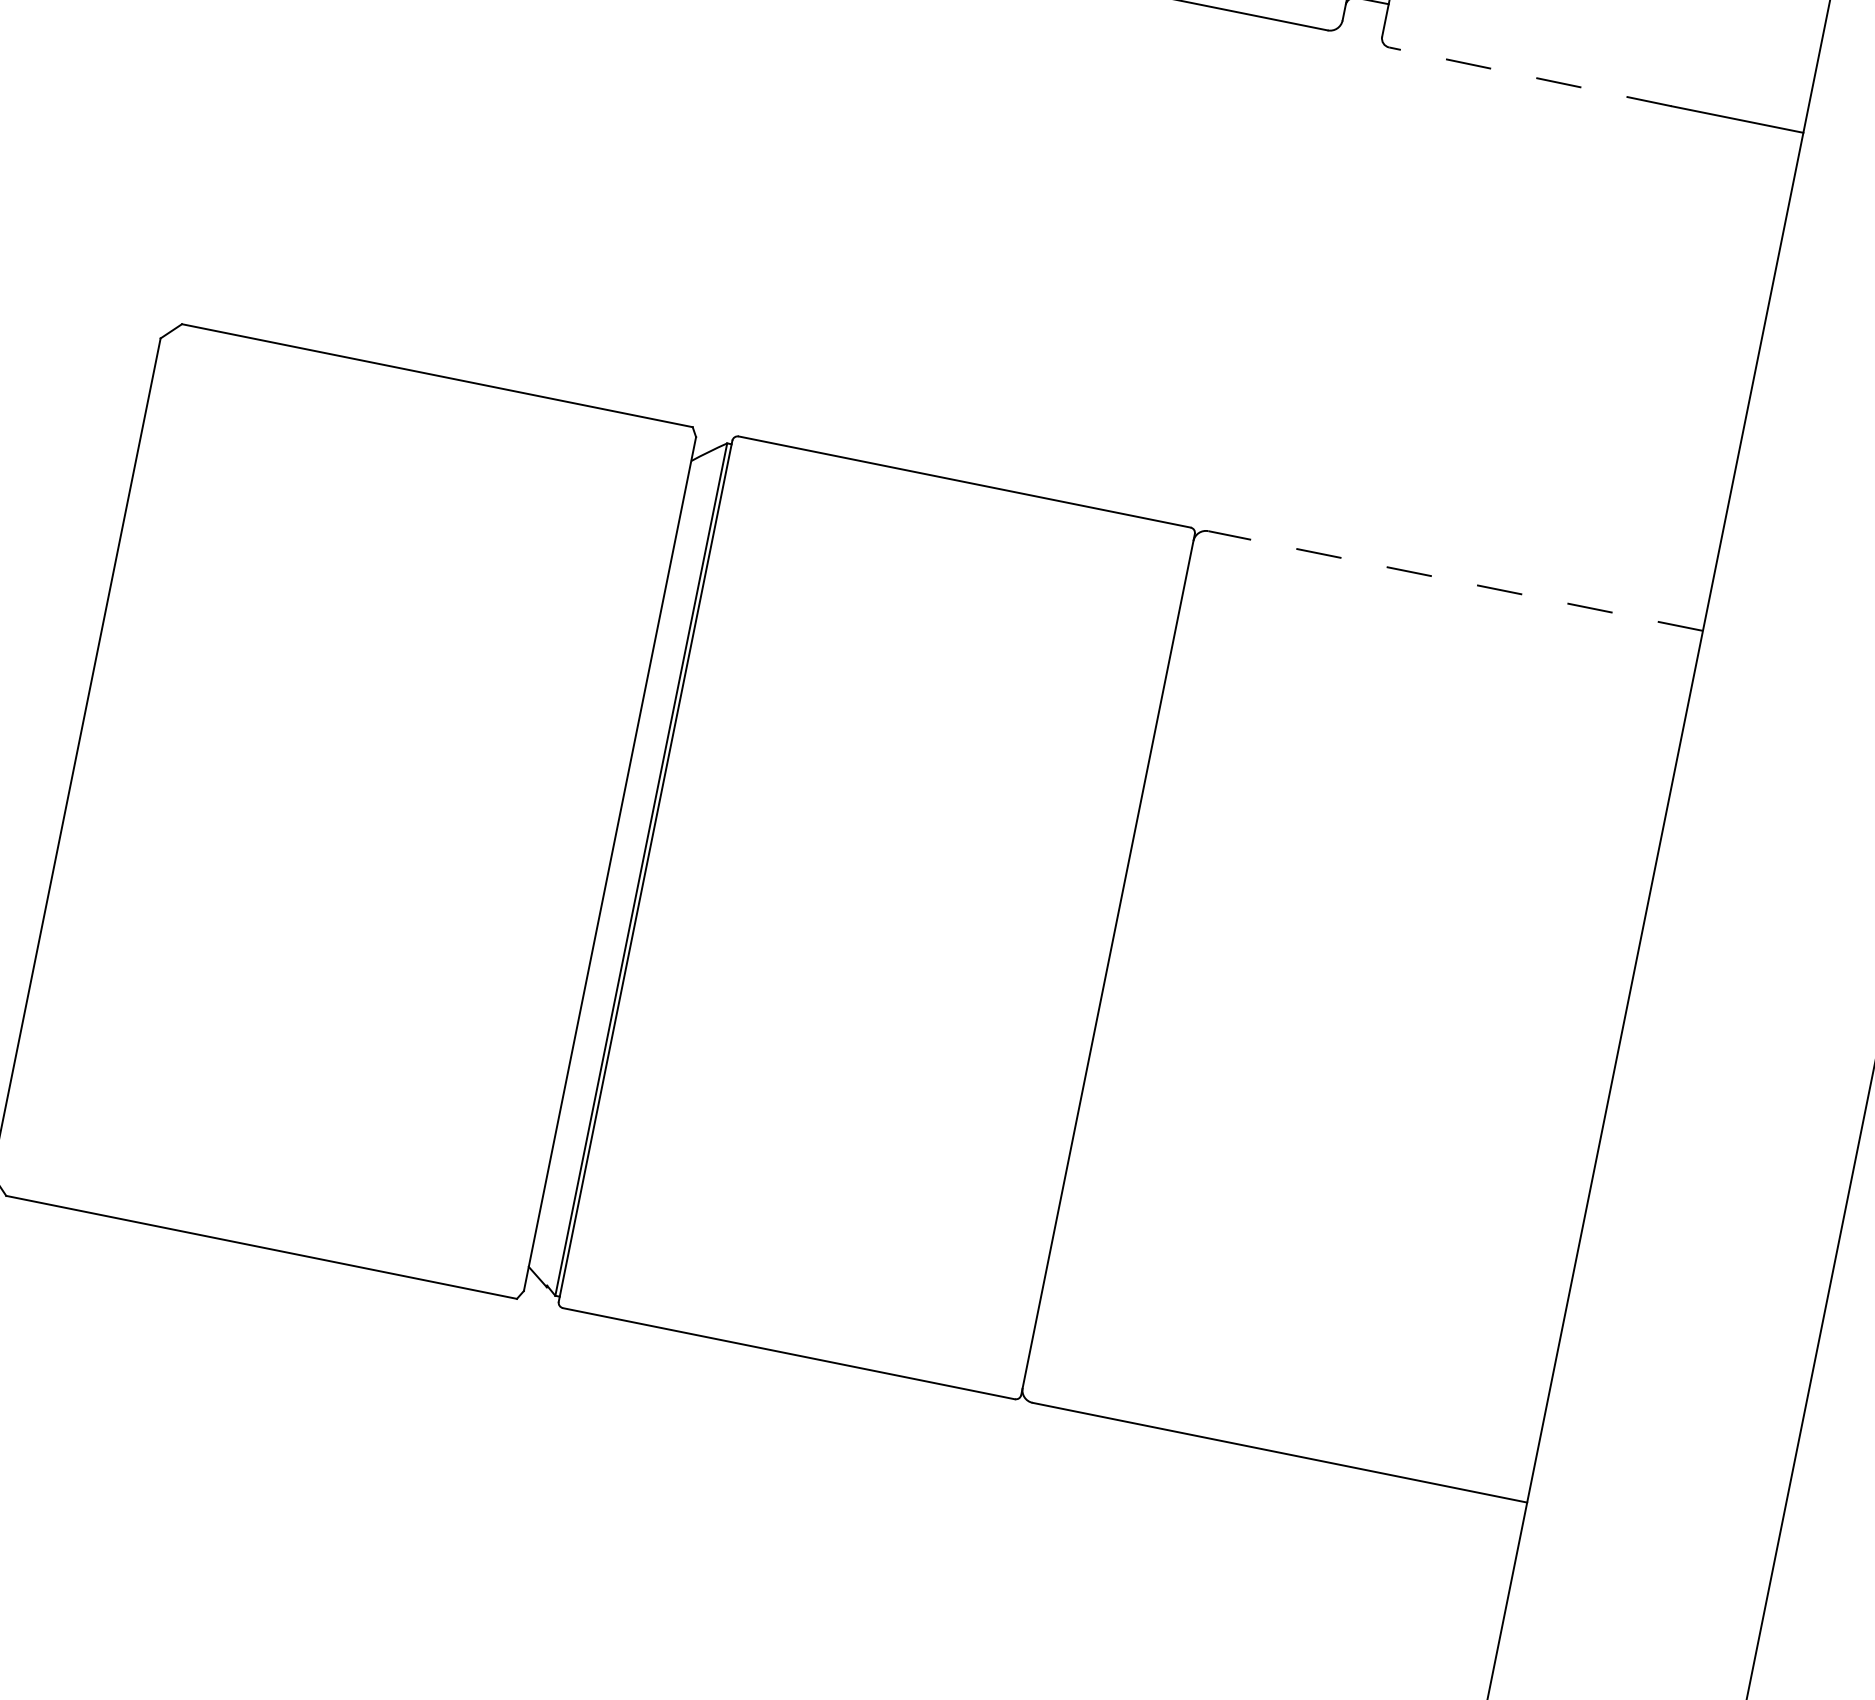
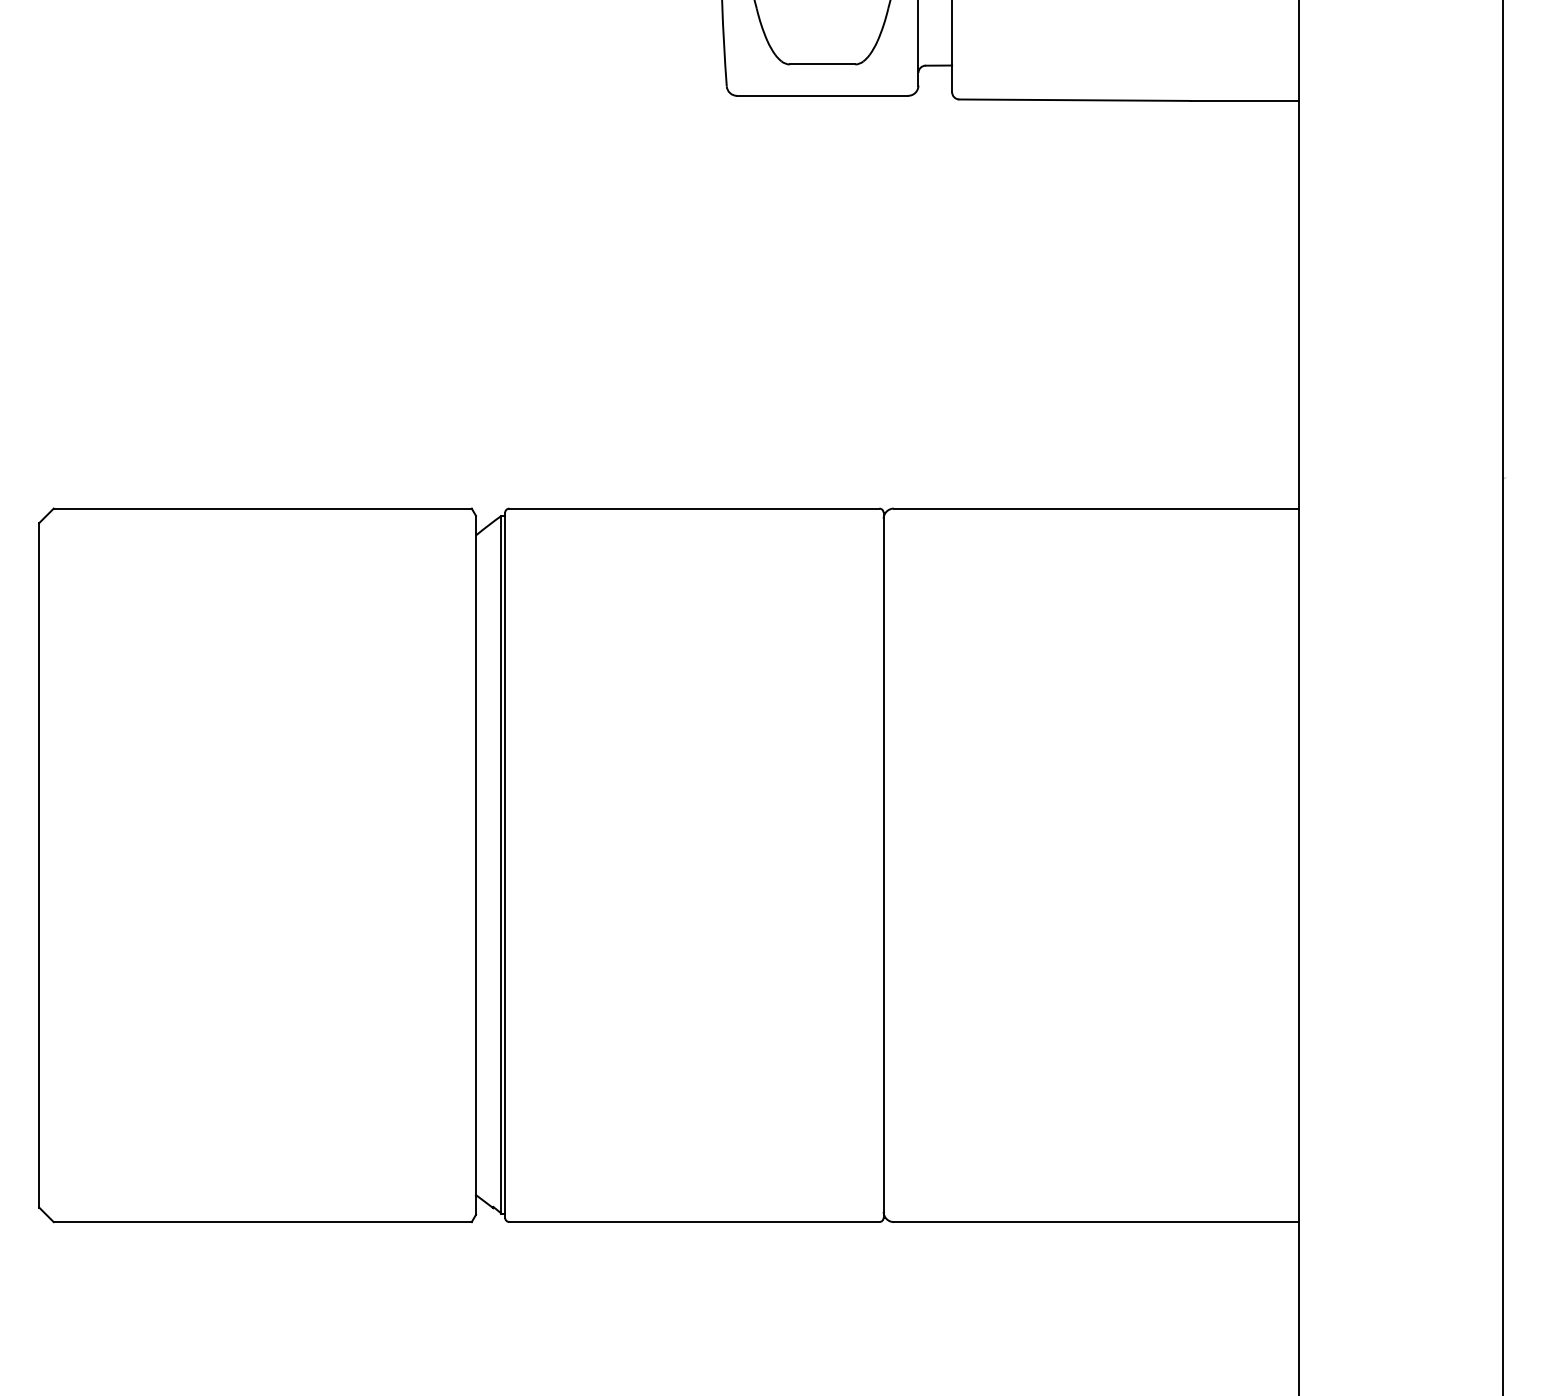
line: (1530, 77) -> (1075, 100), dashed -> solid
line: (1454, 580) -> (1095, 508), dashed -> solid

